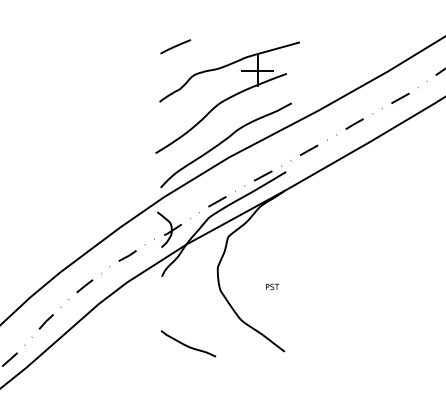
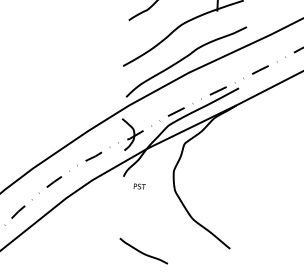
text: (272, 286) -> (139, 186), moved
curve: (188, 345) -> (143, 252), moved

